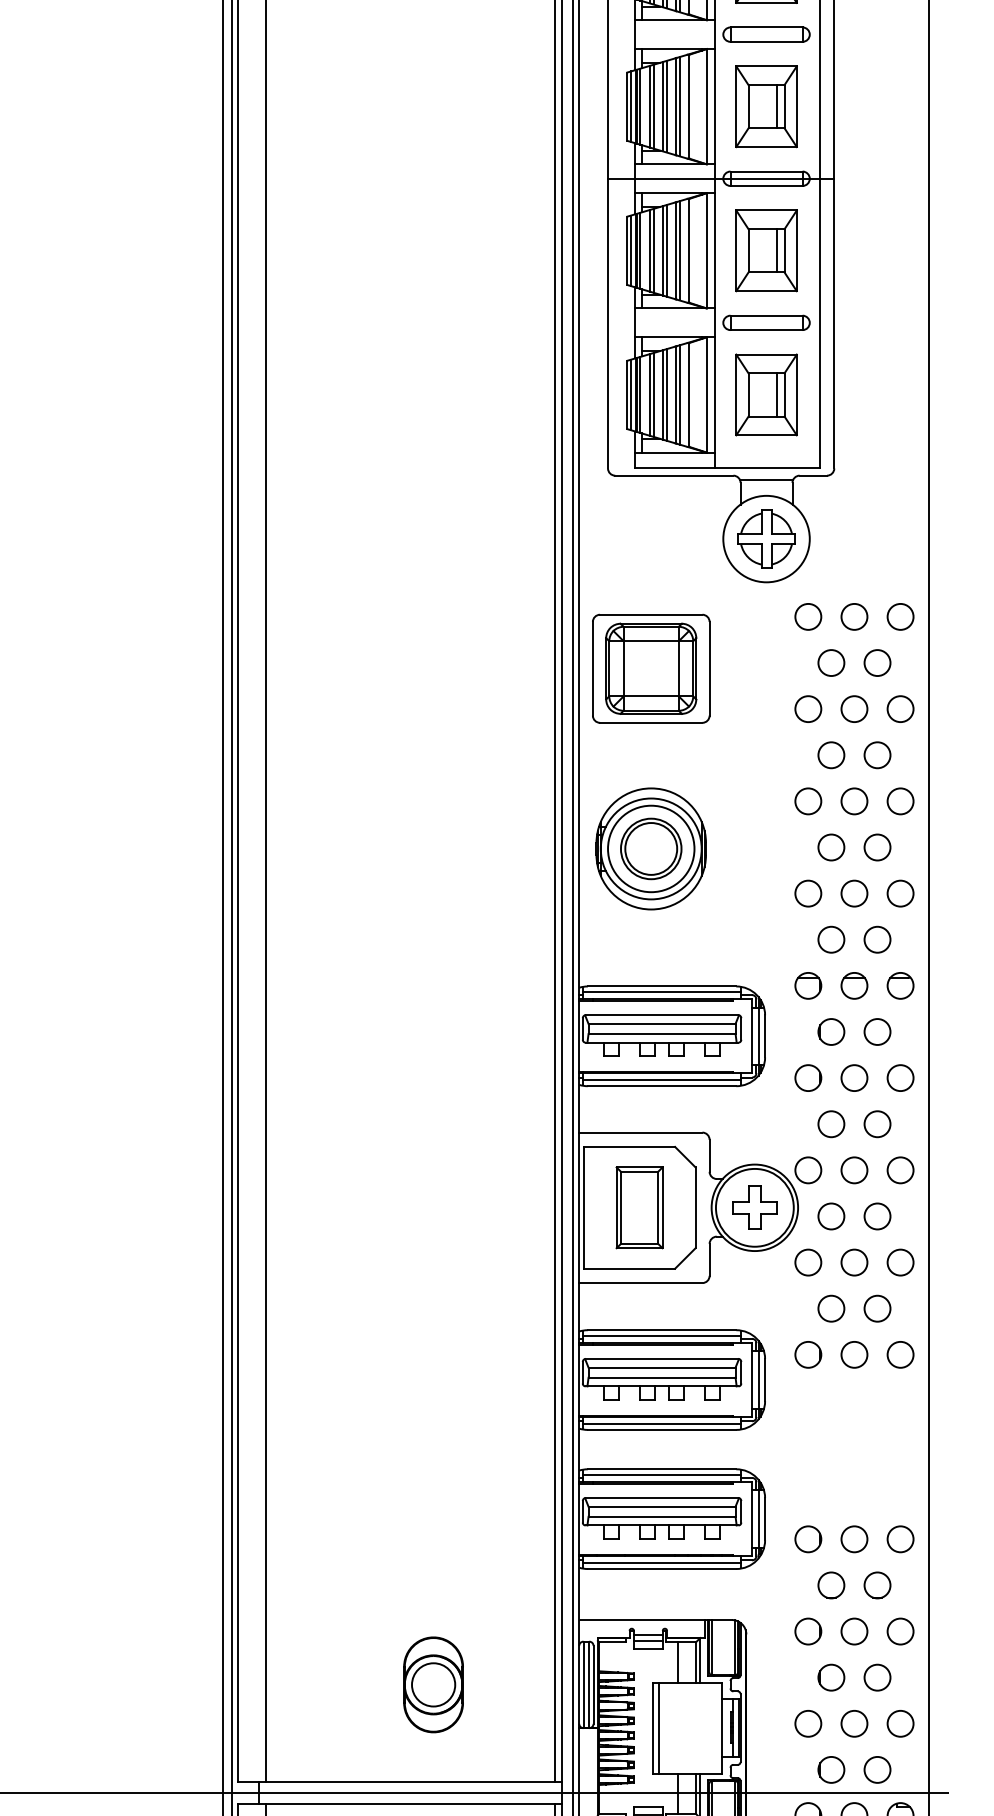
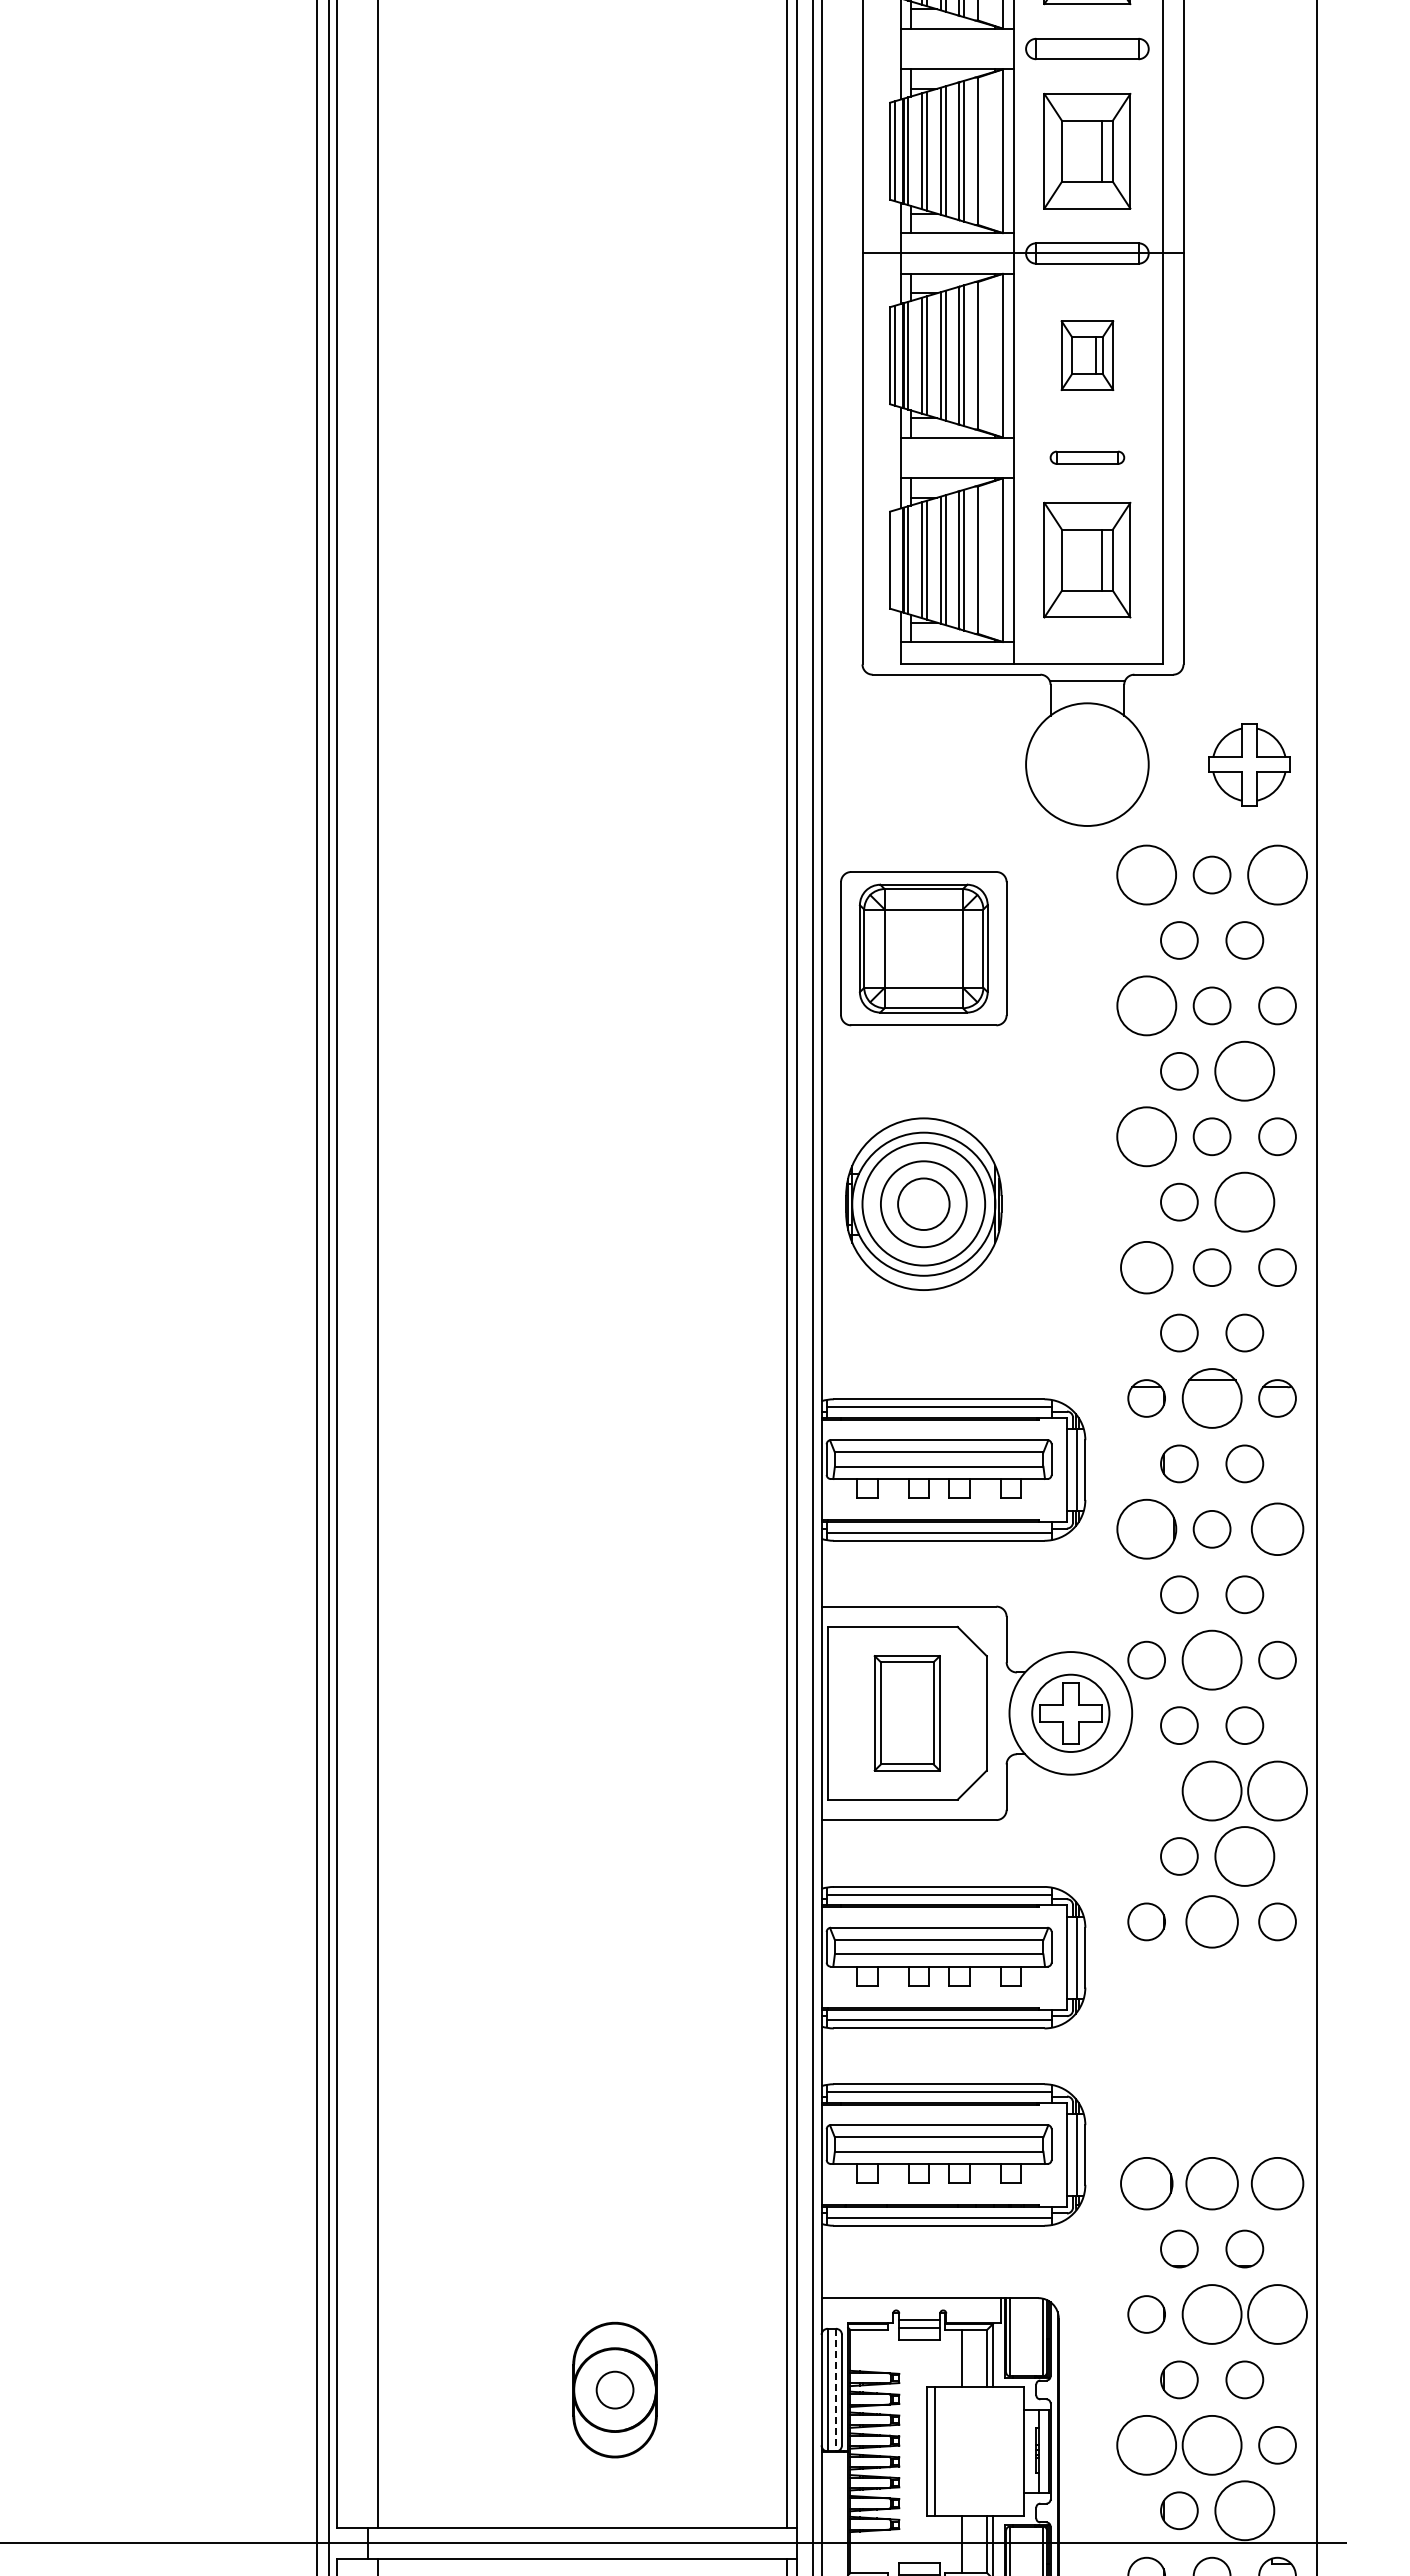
part: (766, 250) -> (1087, 355), size x0.6
part: (766, 322) -> (1087, 457), size x0.6
line: (631, 395) -> (895, 560), removed
part: (766, 538) -> (1249, 764), moved
circle: (808, 616) -> (1146, 874), size x1.6
circle: (900, 616) -> (1277, 874), size x1.6
circle: (808, 708) -> (1146, 1005), size x1.6
circle: (877, 755) -> (1244, 1071), size x1.6
circle: (808, 801) -> (1146, 1136), size x1.6
circle: (877, 847) -> (1244, 1201), size x1.6
circle: (651, 849) -> (923, 1204), size x0.7
circle: (808, 893) -> (1146, 1267), size x1.4
part: (854, 985) -> (1211, 1398), size x1.6
circle: (808, 1078) -> (1146, 1529), size x1.6
circle: (900, 1078) -> (1277, 1529), size x1.4
circle: (854, 1169) -> (1211, 1659), size x1.6
circle: (754, 1207) -> (1070, 1713), size x0.7
circle: (808, 1262) -> (1146, 1790), removed
circle: (854, 1262) -> (1211, 1790), size x1.6
circle: (900, 1262) -> (1277, 1790), size x1.6
circle: (877, 1308) -> (1244, 1856), size x1.6
circle: (854, 1354) -> (1211, 1921), size x1.4
circle: (808, 1539) -> (1146, 2183), size x1.4
circle: (854, 1539) -> (1211, 2183), size x1.4
circle: (900, 1539) -> (1277, 2183), size x1.4
circle: (854, 1631) -> (1211, 2314), size x1.6
circle: (900, 1631) -> (1277, 2314), size x1.6
circle: (433, 1684) -> (614, 2389), size x0.6
line: (588, 1685) -> (835, 2390), solid -> dashed
circle: (808, 1723) -> (1146, 2444), size x1.6
circle: (854, 1723) -> (1211, 2444), size x1.6
circle: (877, 1769) -> (1244, 2510), size x1.6

